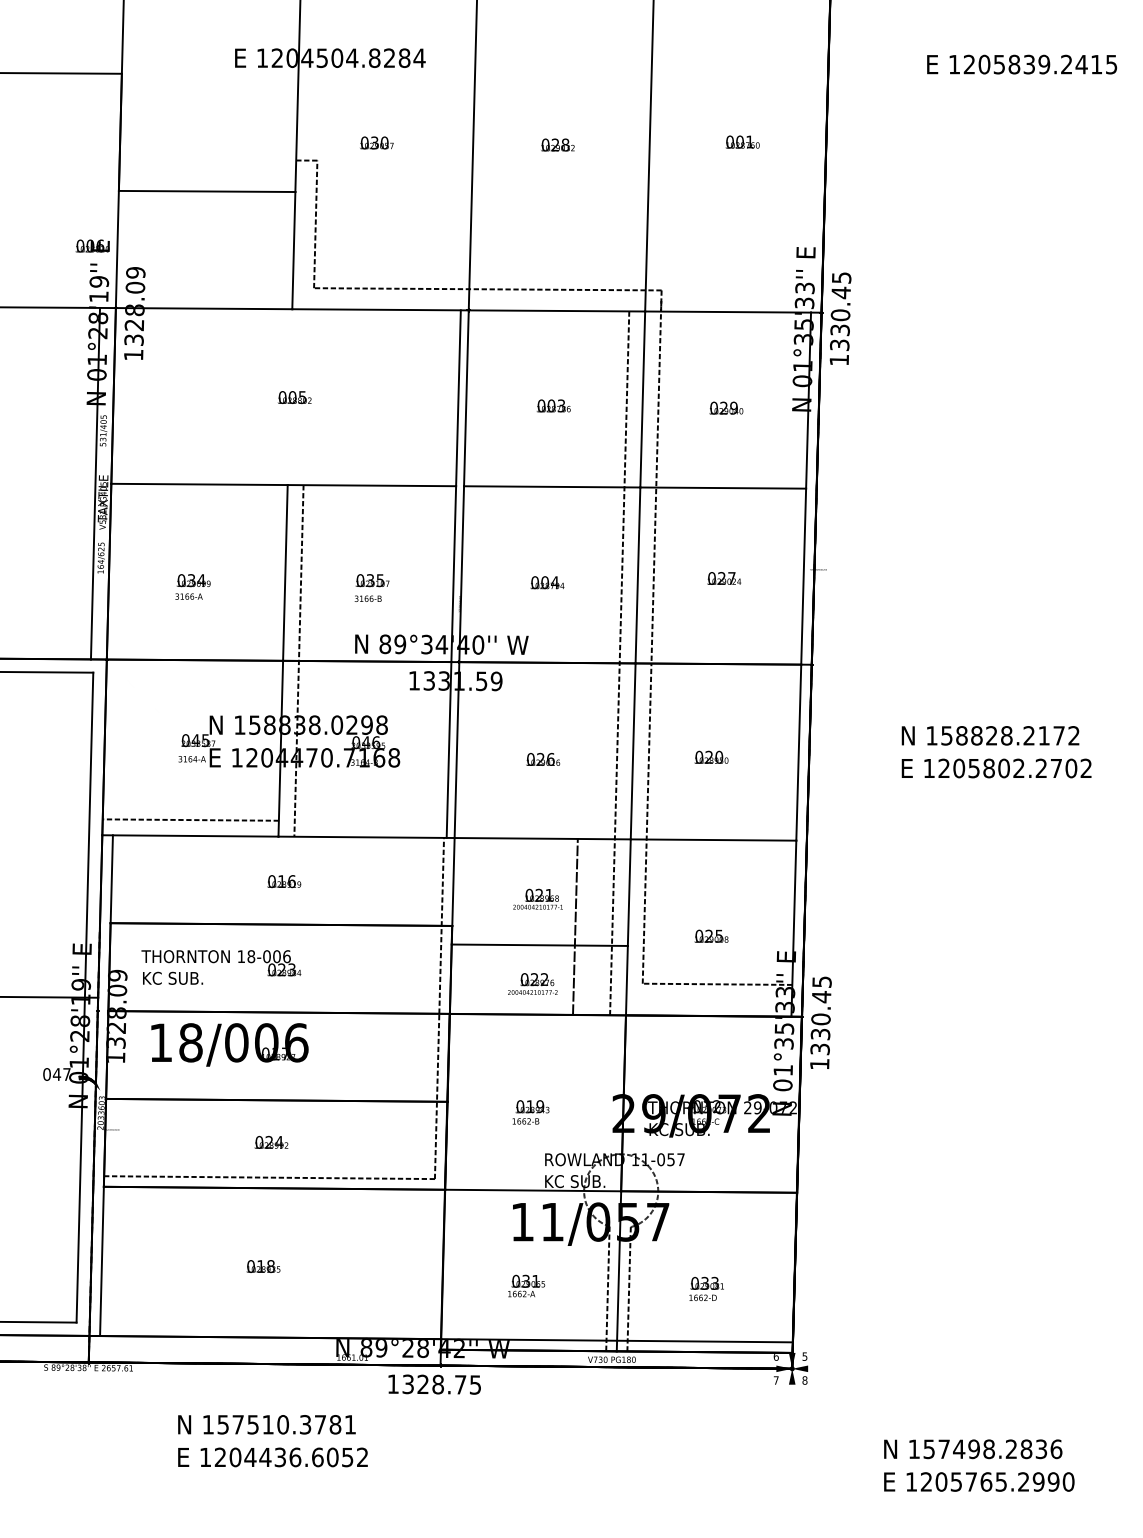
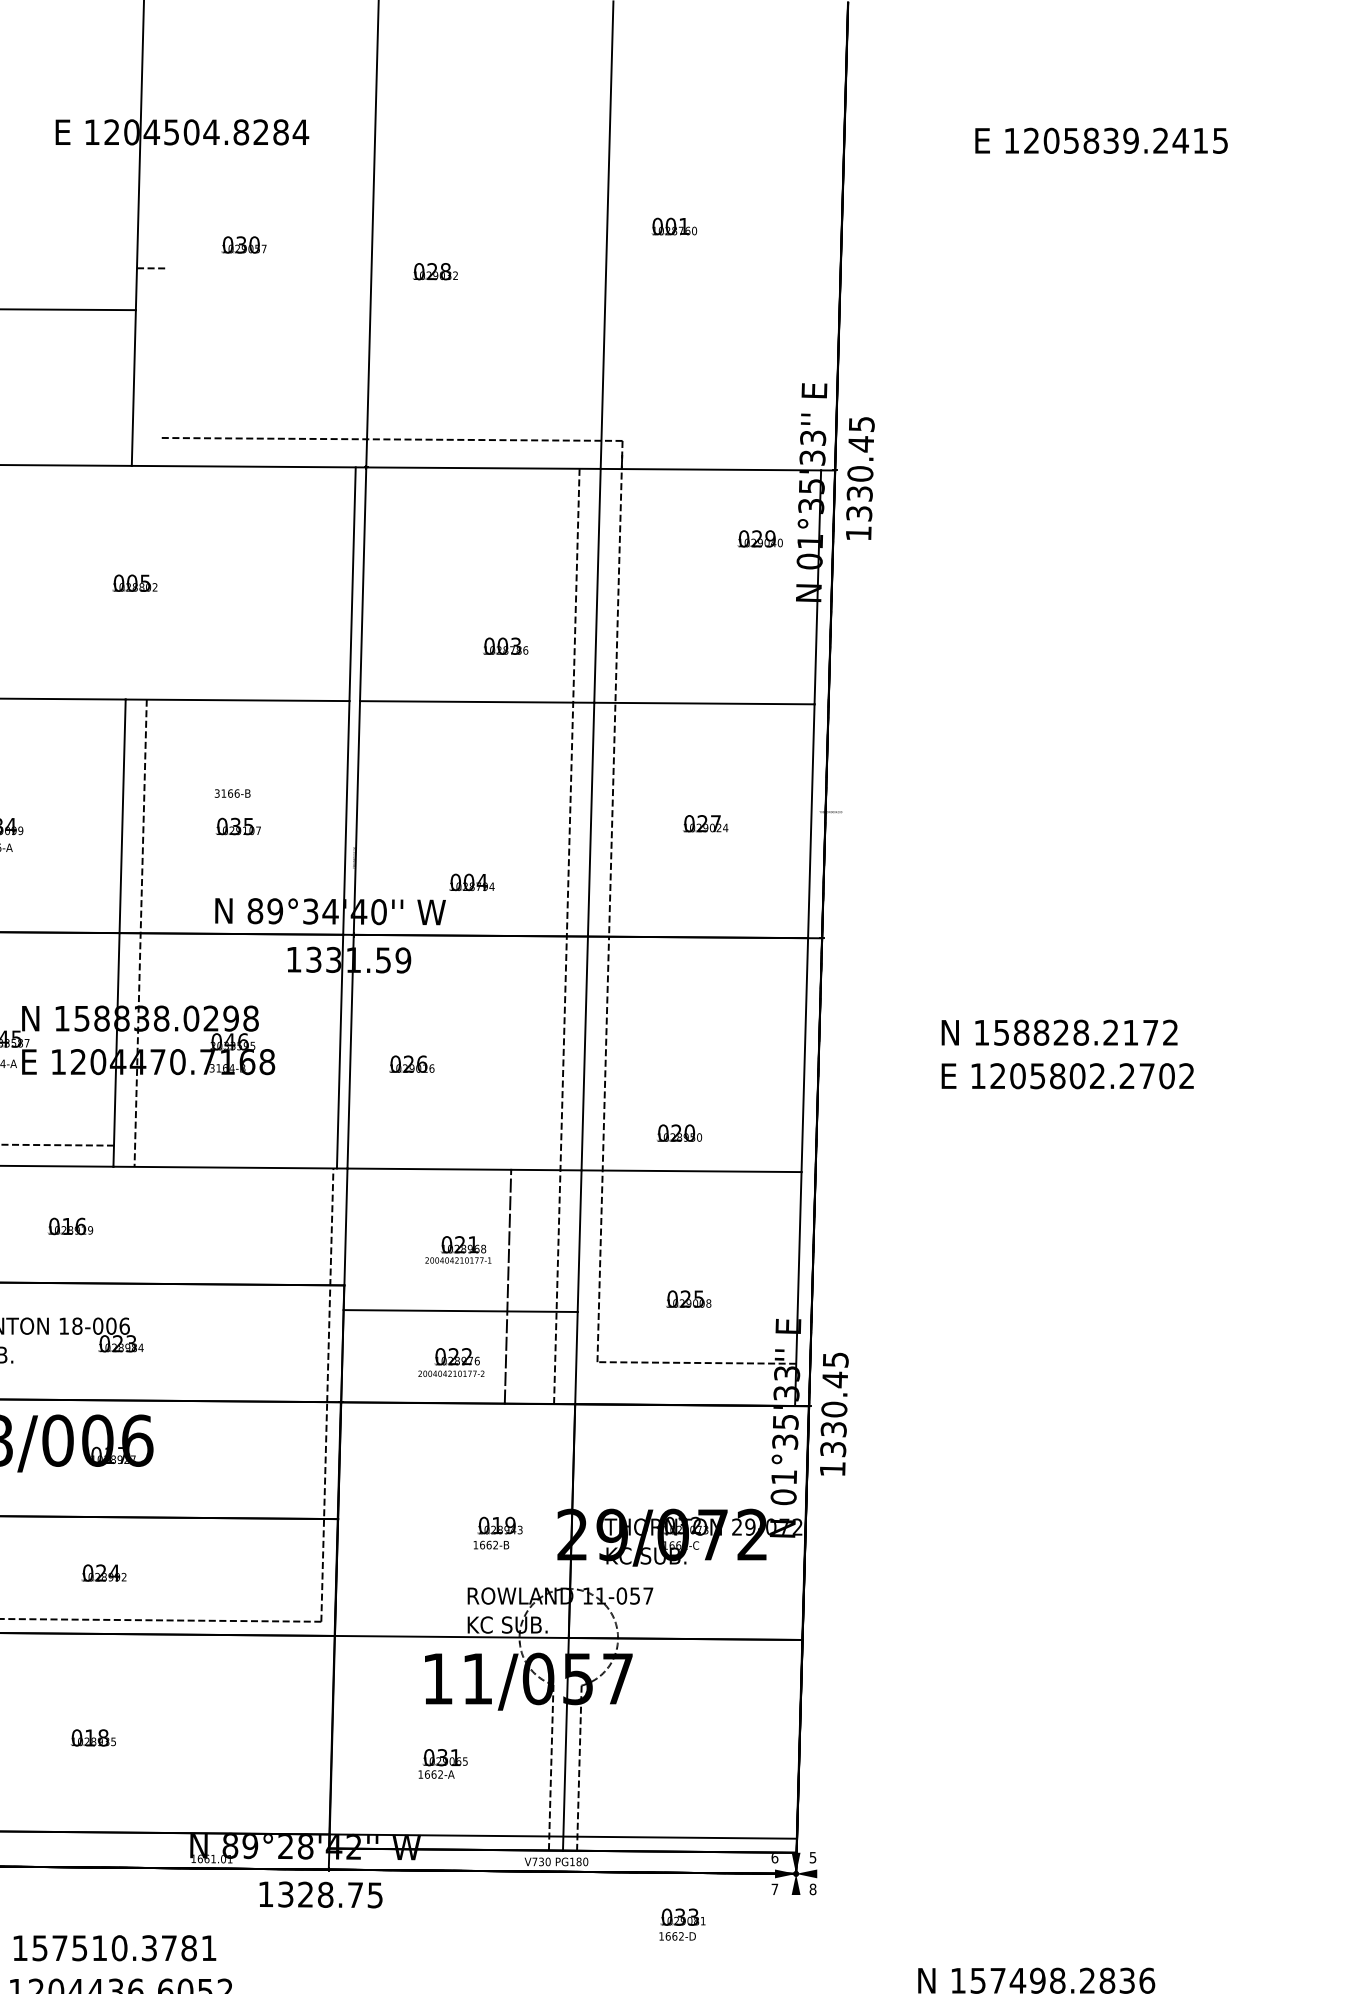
text: (742, 141) -> (674, 225), moved
text: (557, 144) -> (435, 270), moved
line: (315, 224) -> (162, 353), removed
text: (553, 405) -> (505, 645), moved
text: (726, 407) -> (760, 538), moved
text: (547, 582) -> (472, 882), moved
text: (367, 598) -> (231, 793), moved
text: (711, 756) -> (679, 1131), moved
text: (543, 759) -> (412, 1064), moved
text: (284, 881) -> (70, 1226), moved
text: (530, 1112) -> (497, 1533), moved
text: (706, 1288) -> (682, 1923), moved

